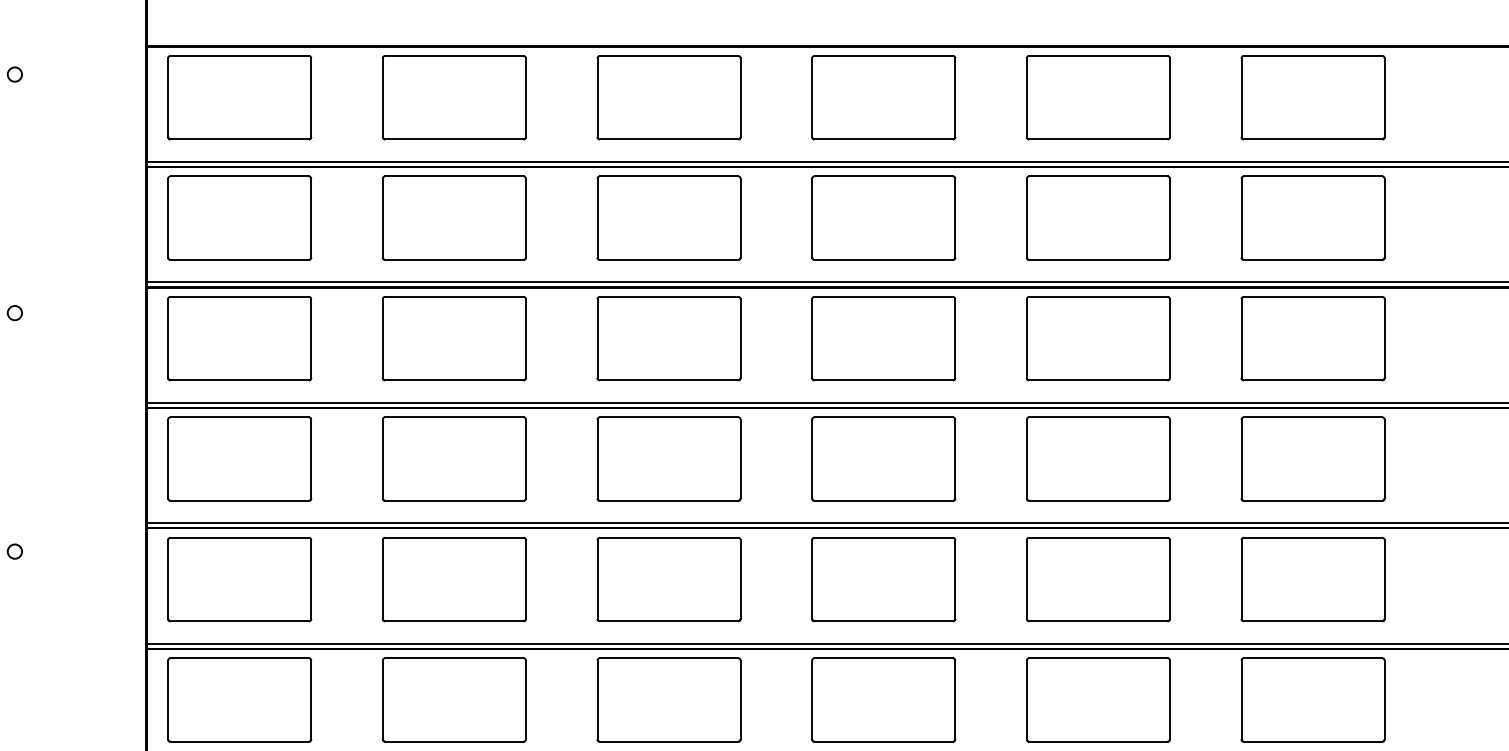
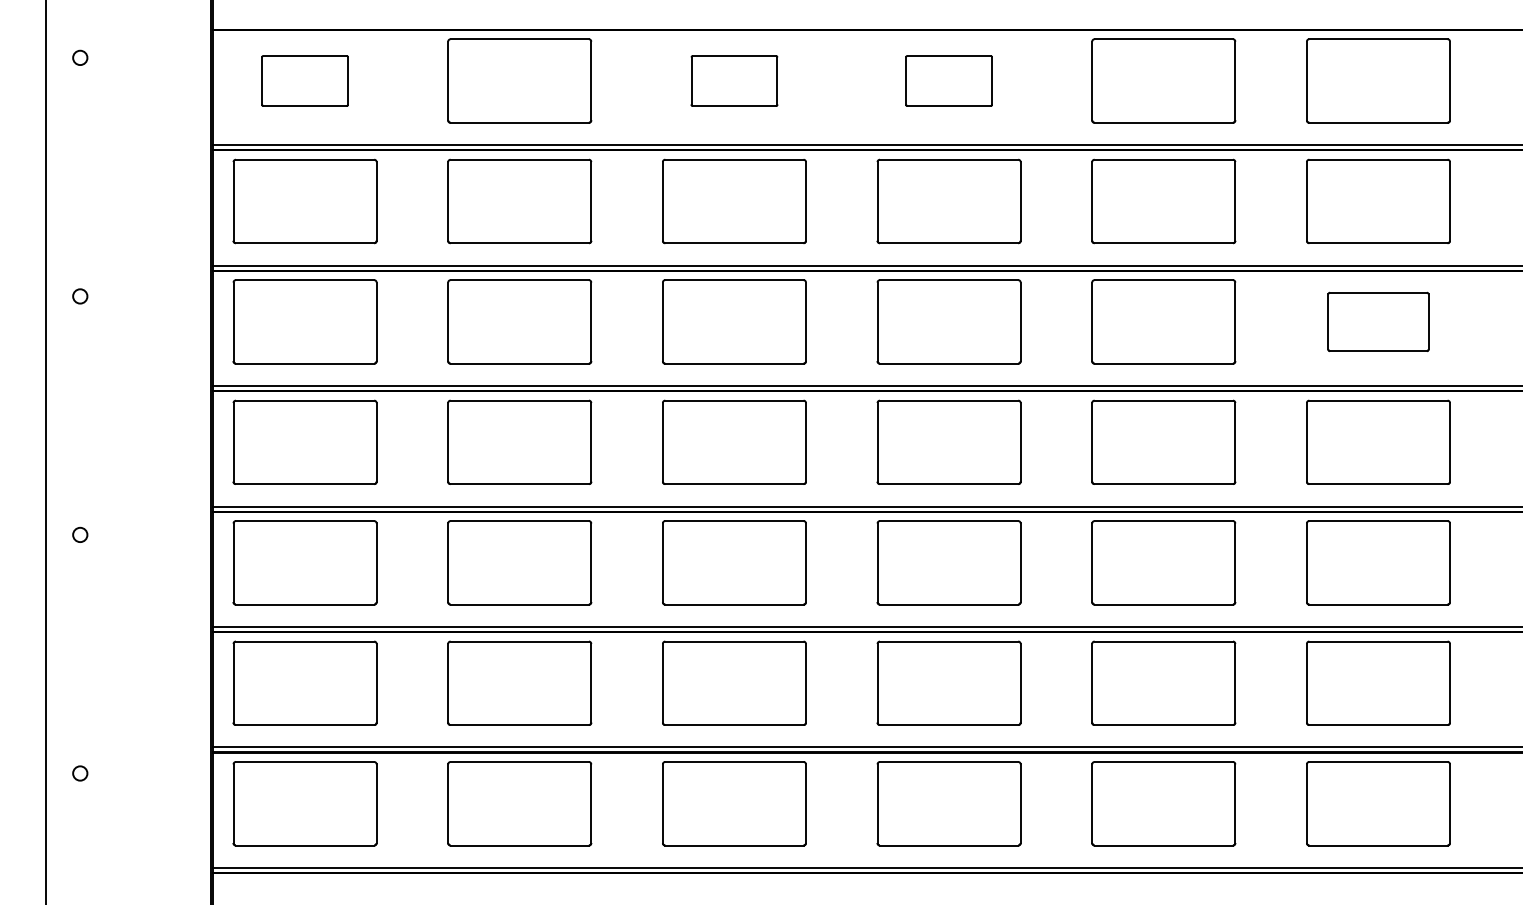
part: (239, 97) -> (304, 80), size x0.6
part: (669, 97) -> (734, 80), size x0.6
part: (883, 97) -> (948, 80), size x0.6
part: (1313, 338) -> (1378, 321), size x0.7

